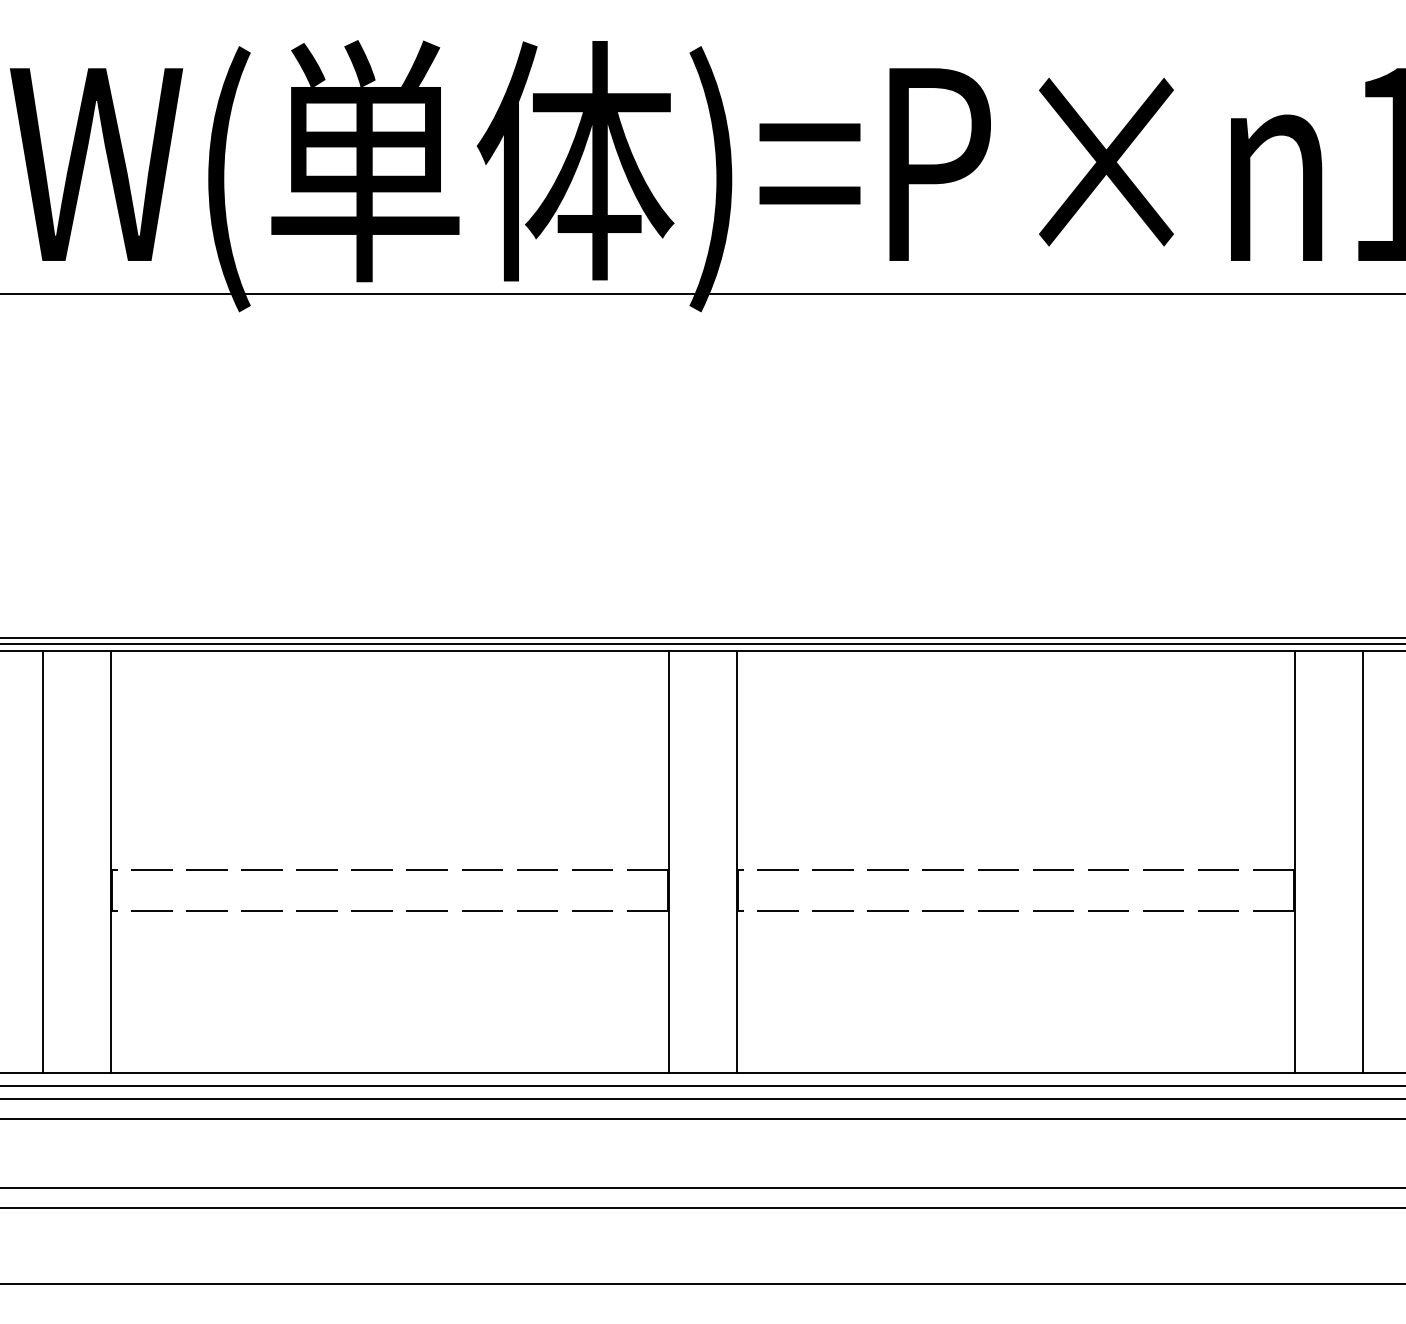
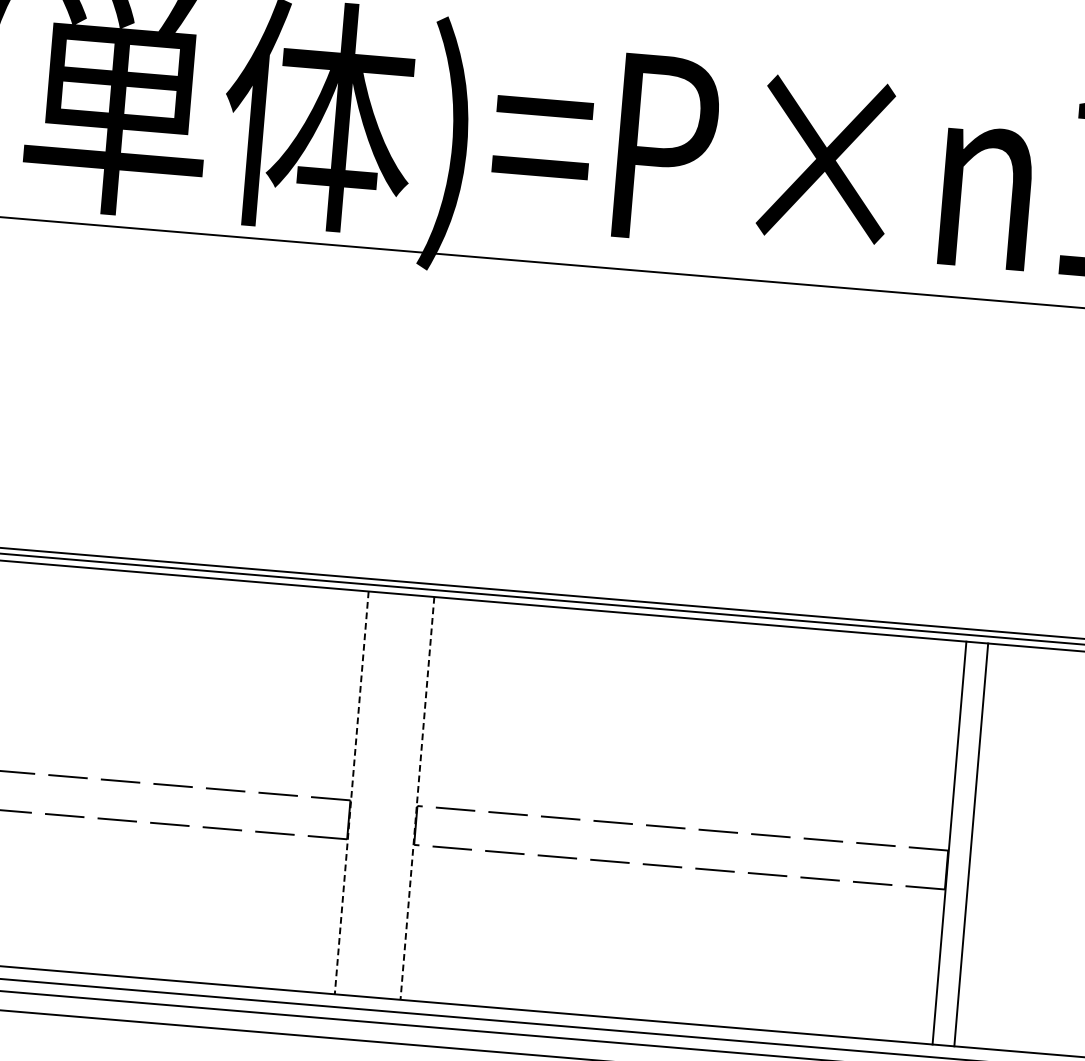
line: (668, 862) -> (351, 793), solid -> dashed
line: (737, 862) -> (417, 798), solid -> dashed
line: (1363, 862) -> (971, 845), moved

